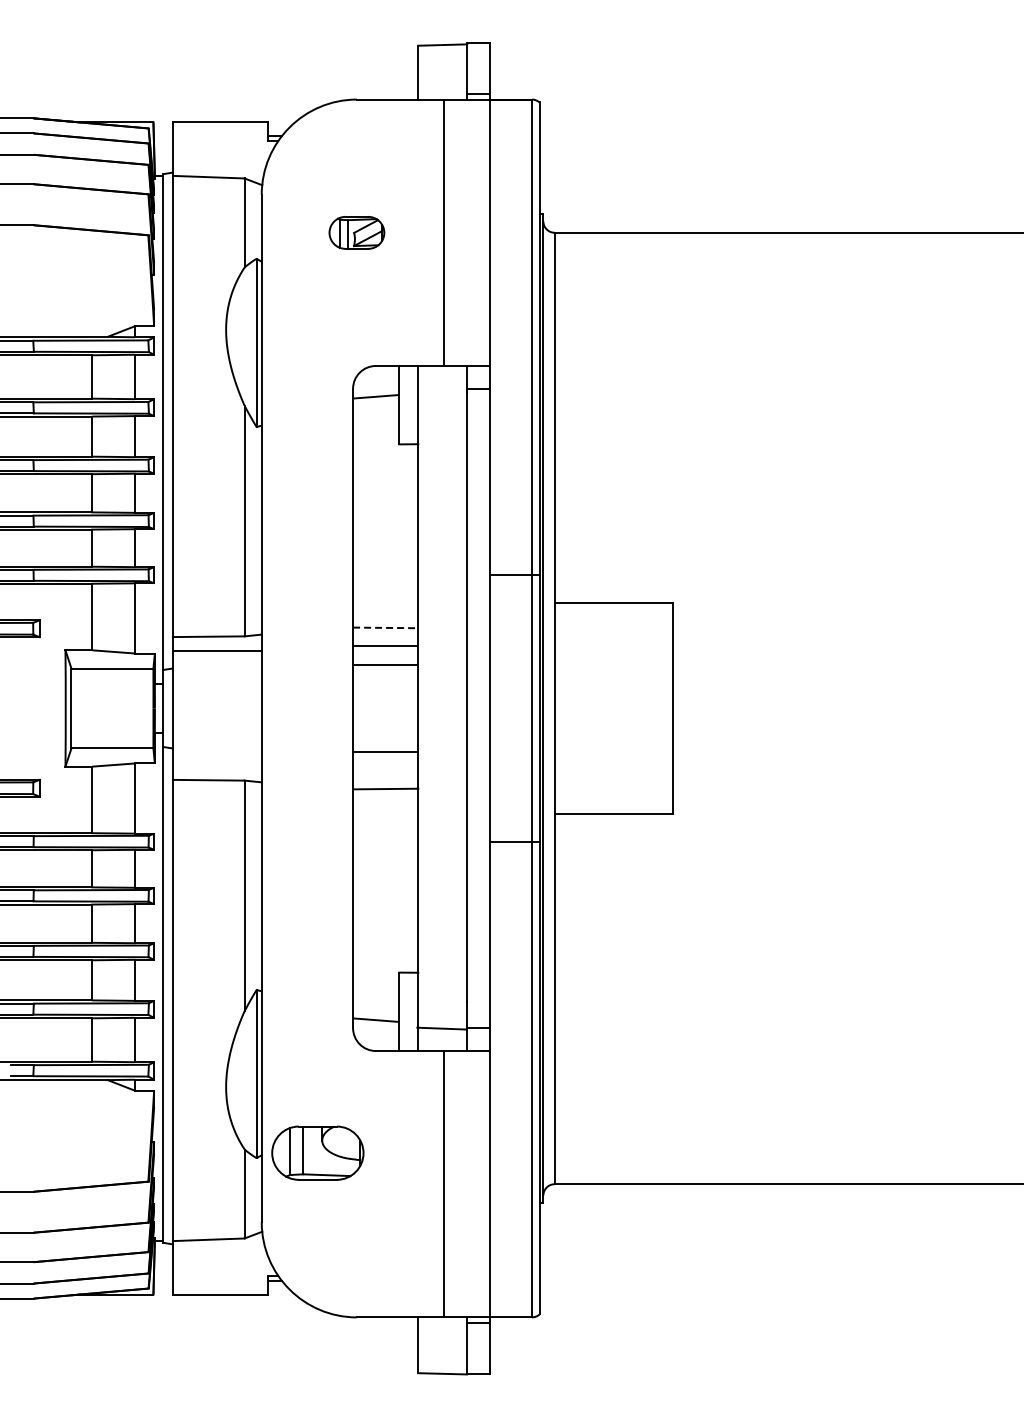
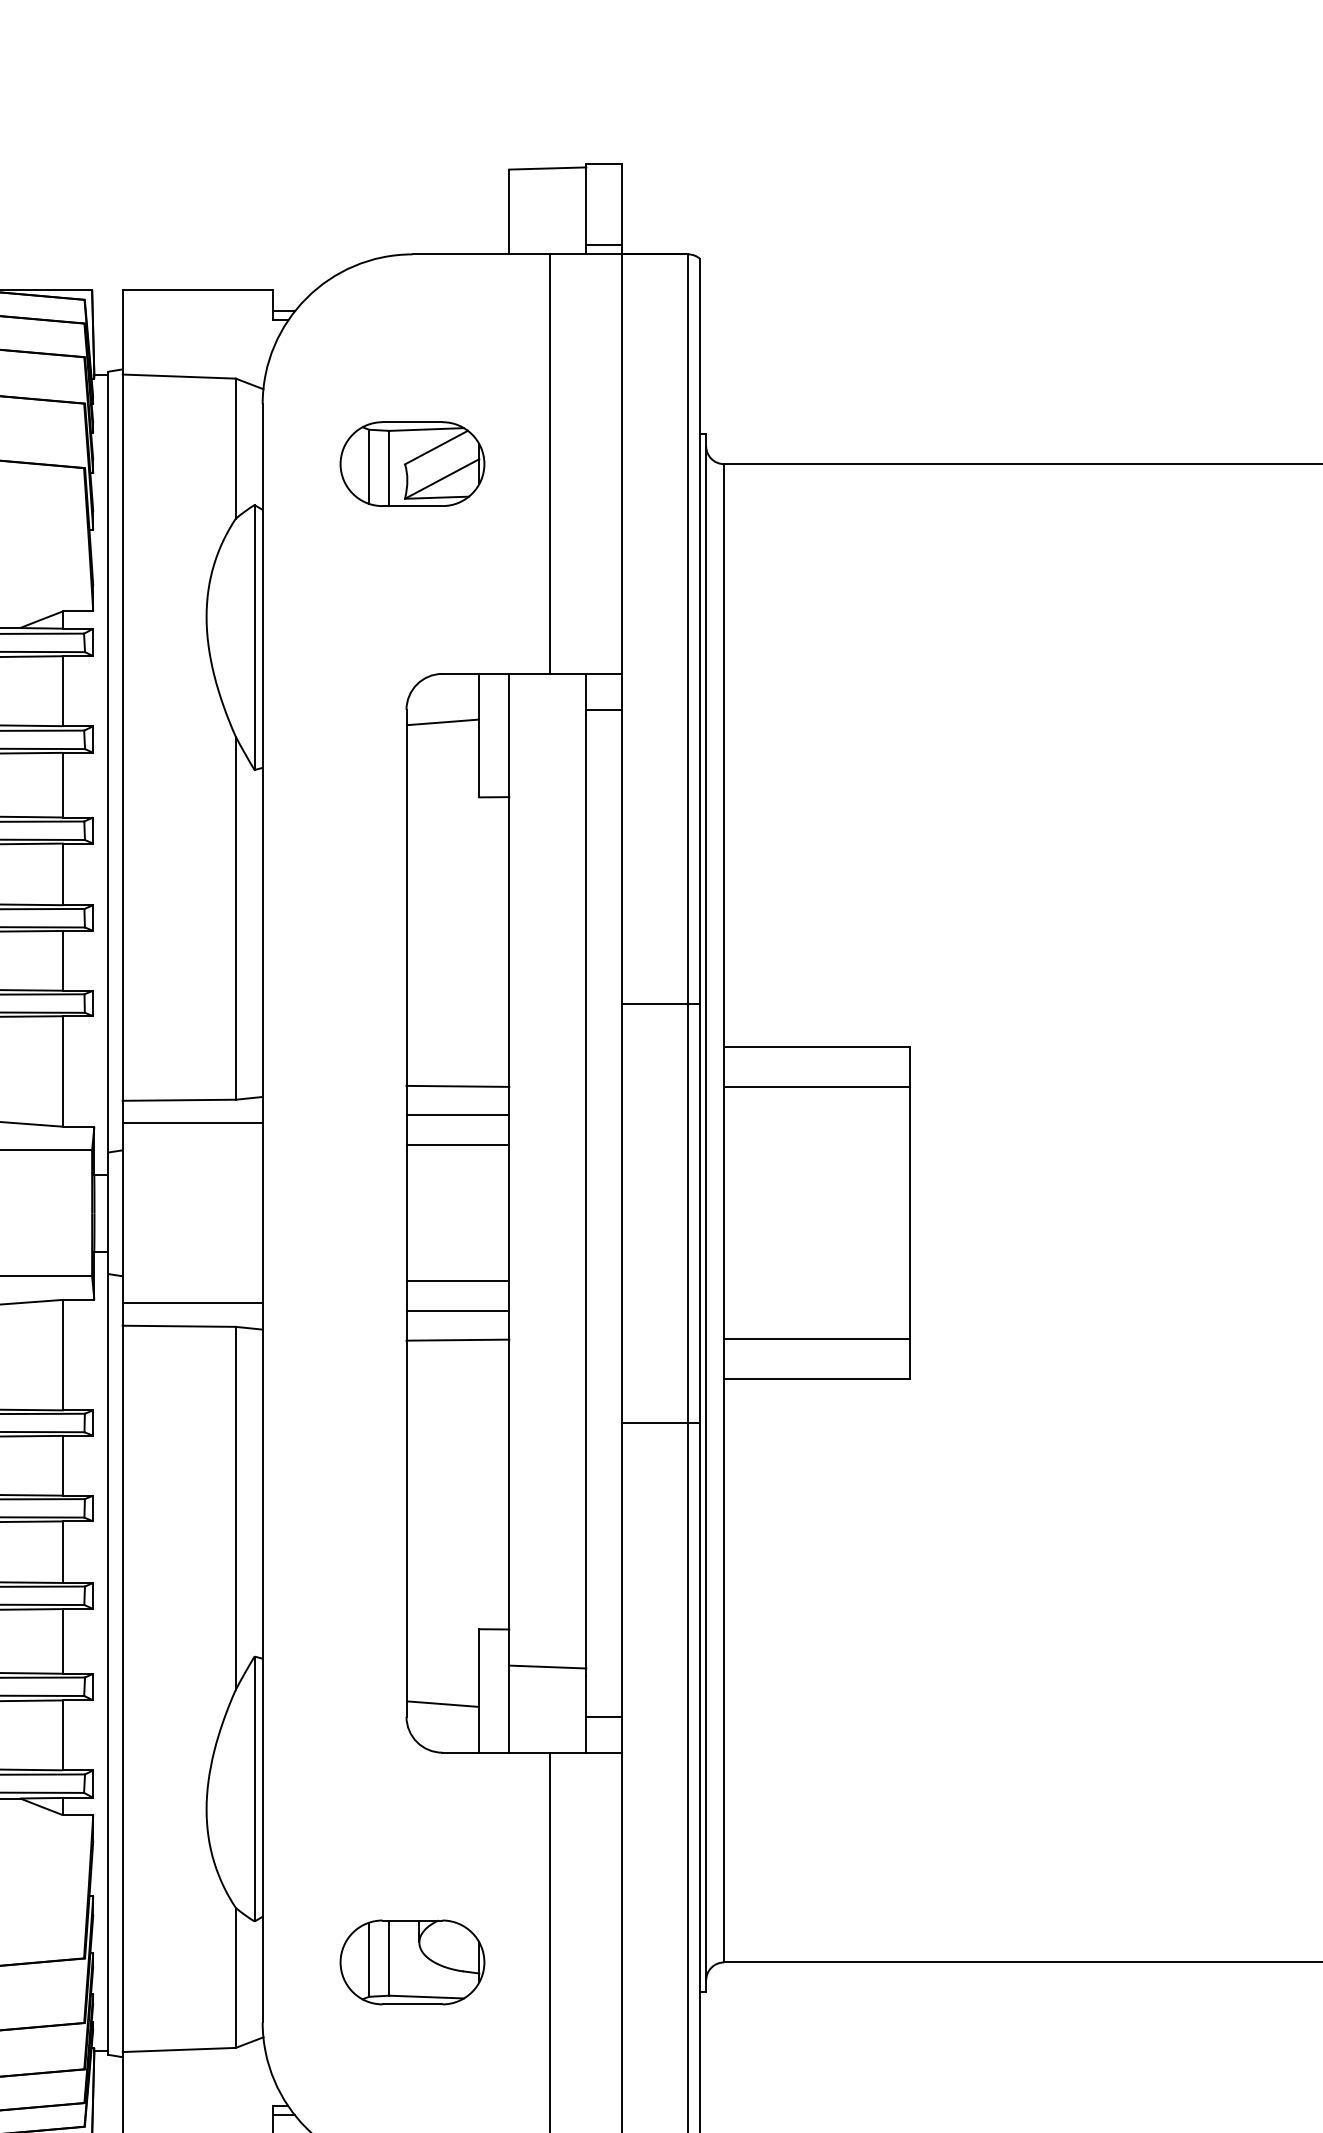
part: (356, 232) -> (411, 463), size x1.67
line: (385, 627) -> (457, 1085), dashed -> solid
line: (613, 628) -> (816, 1087), added
line: (216, 765) -> (191, 1303), added
line: (385, 770) -> (457, 1310), added
line: (613, 788) -> (816, 1339), added
line: (441, 1028) -> (547, 1666), moved
part: (317, 1152) -> (411, 1961), moved

